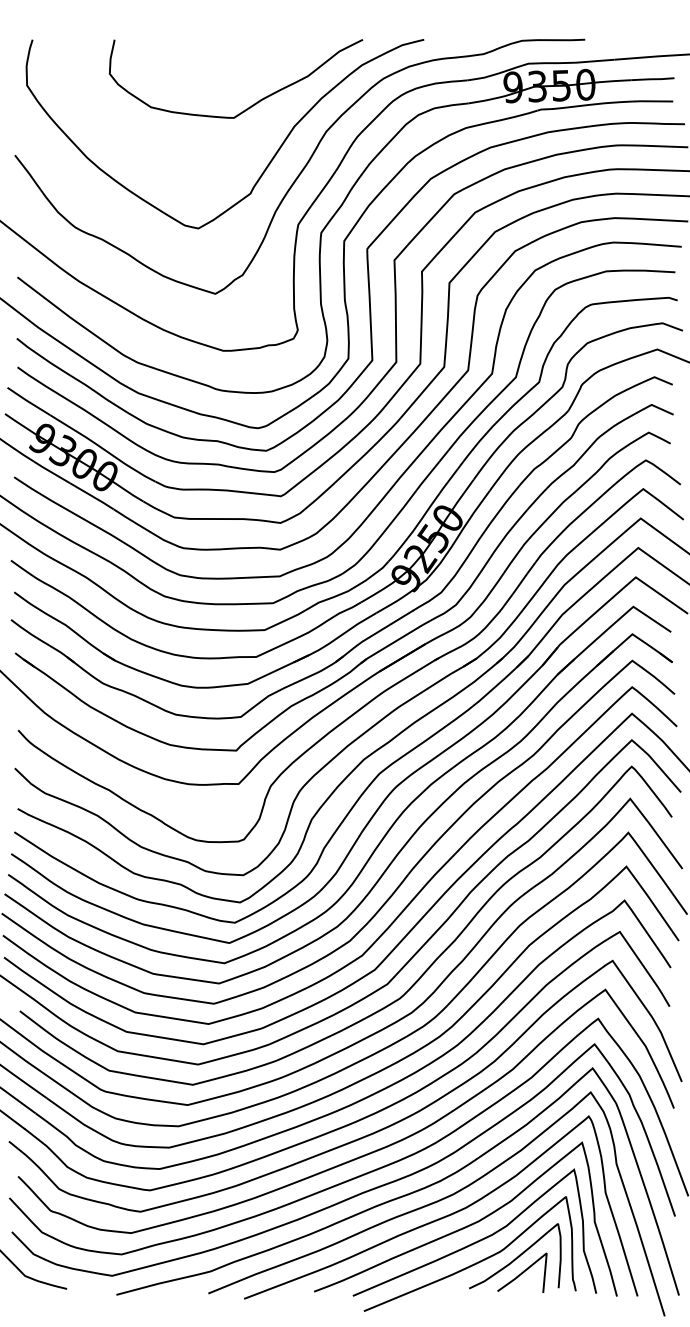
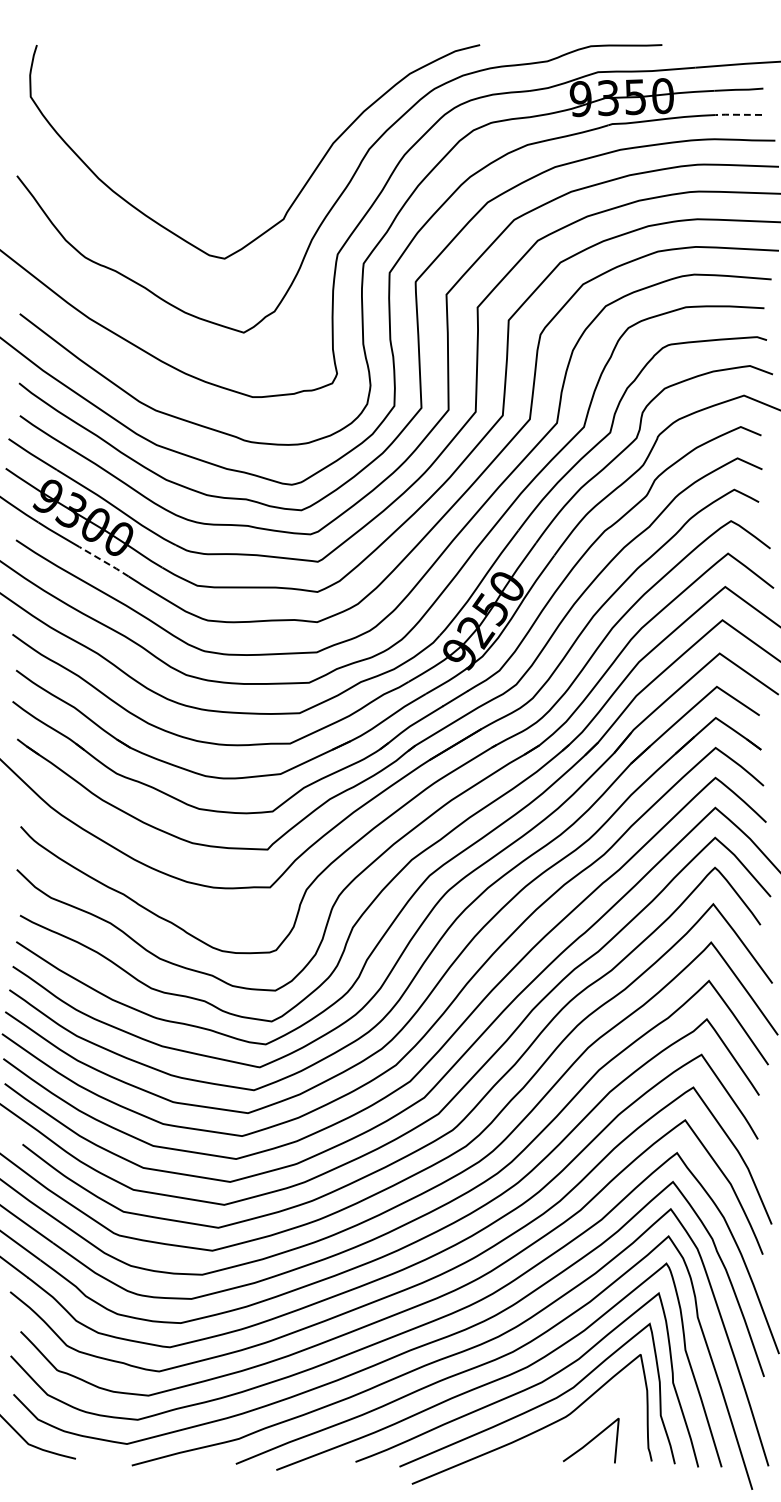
line: (652, 101) -> (738, 114), solid -> dashed
curve: (251, 105) -> (284, 119), removed
line: (92, 496) -> (104, 561), solid -> dashed
curve: (515, 1257) -> (583, 1423), removed

